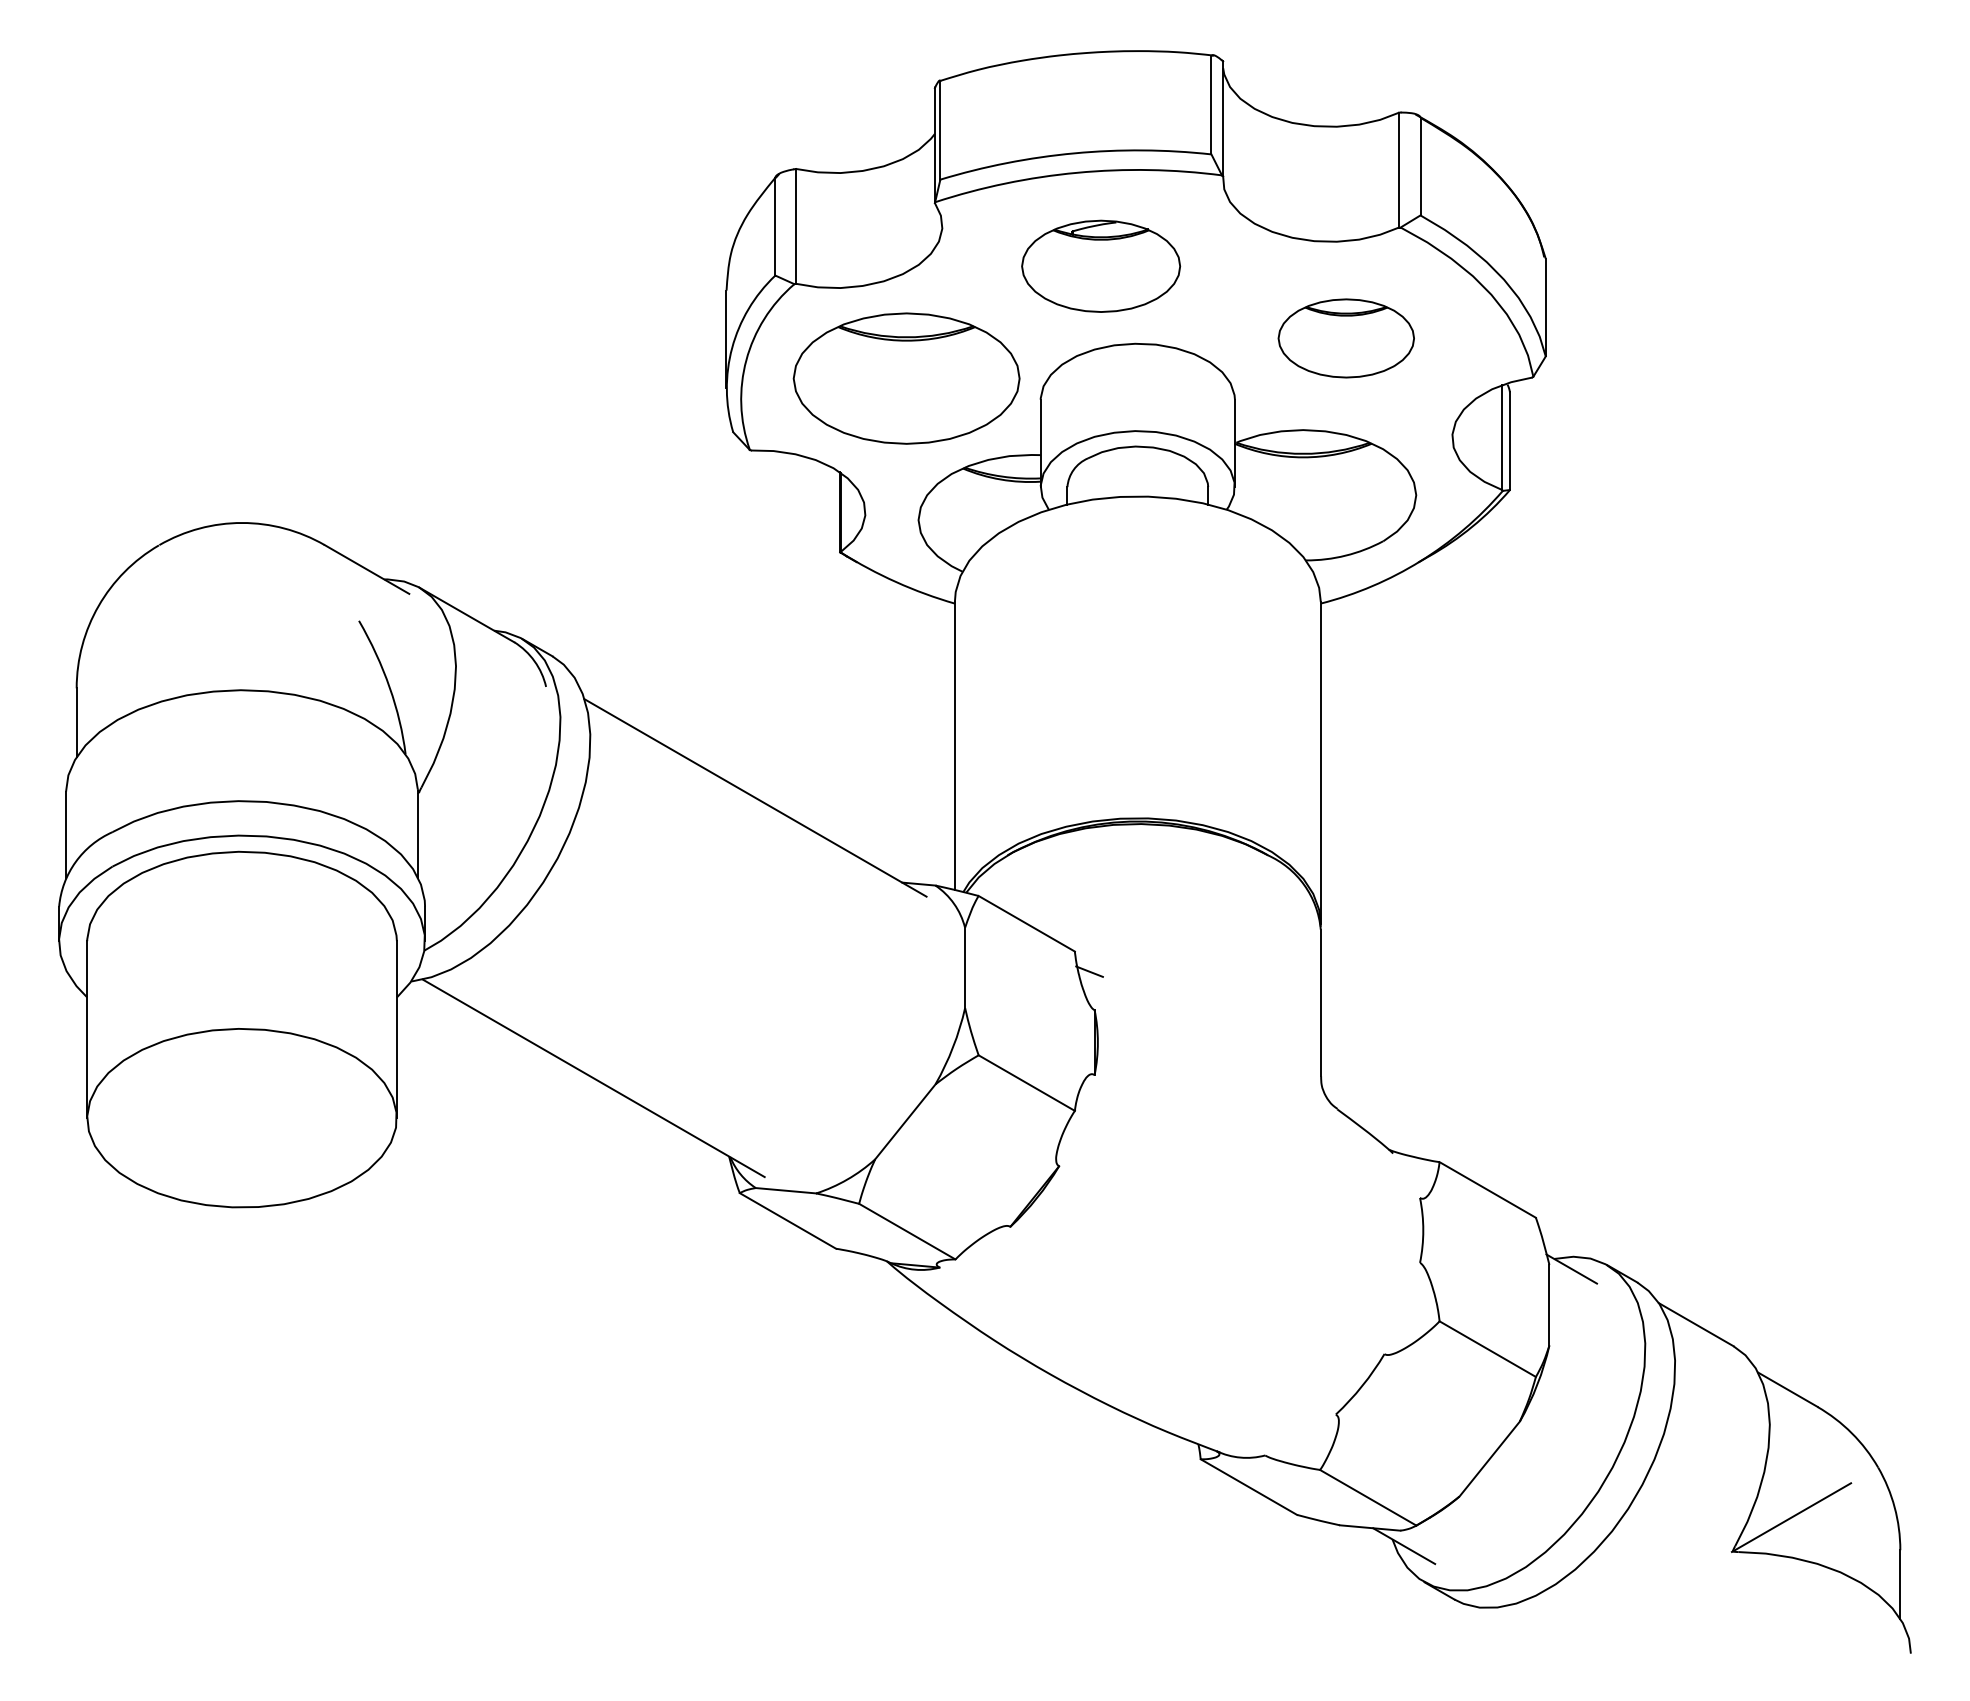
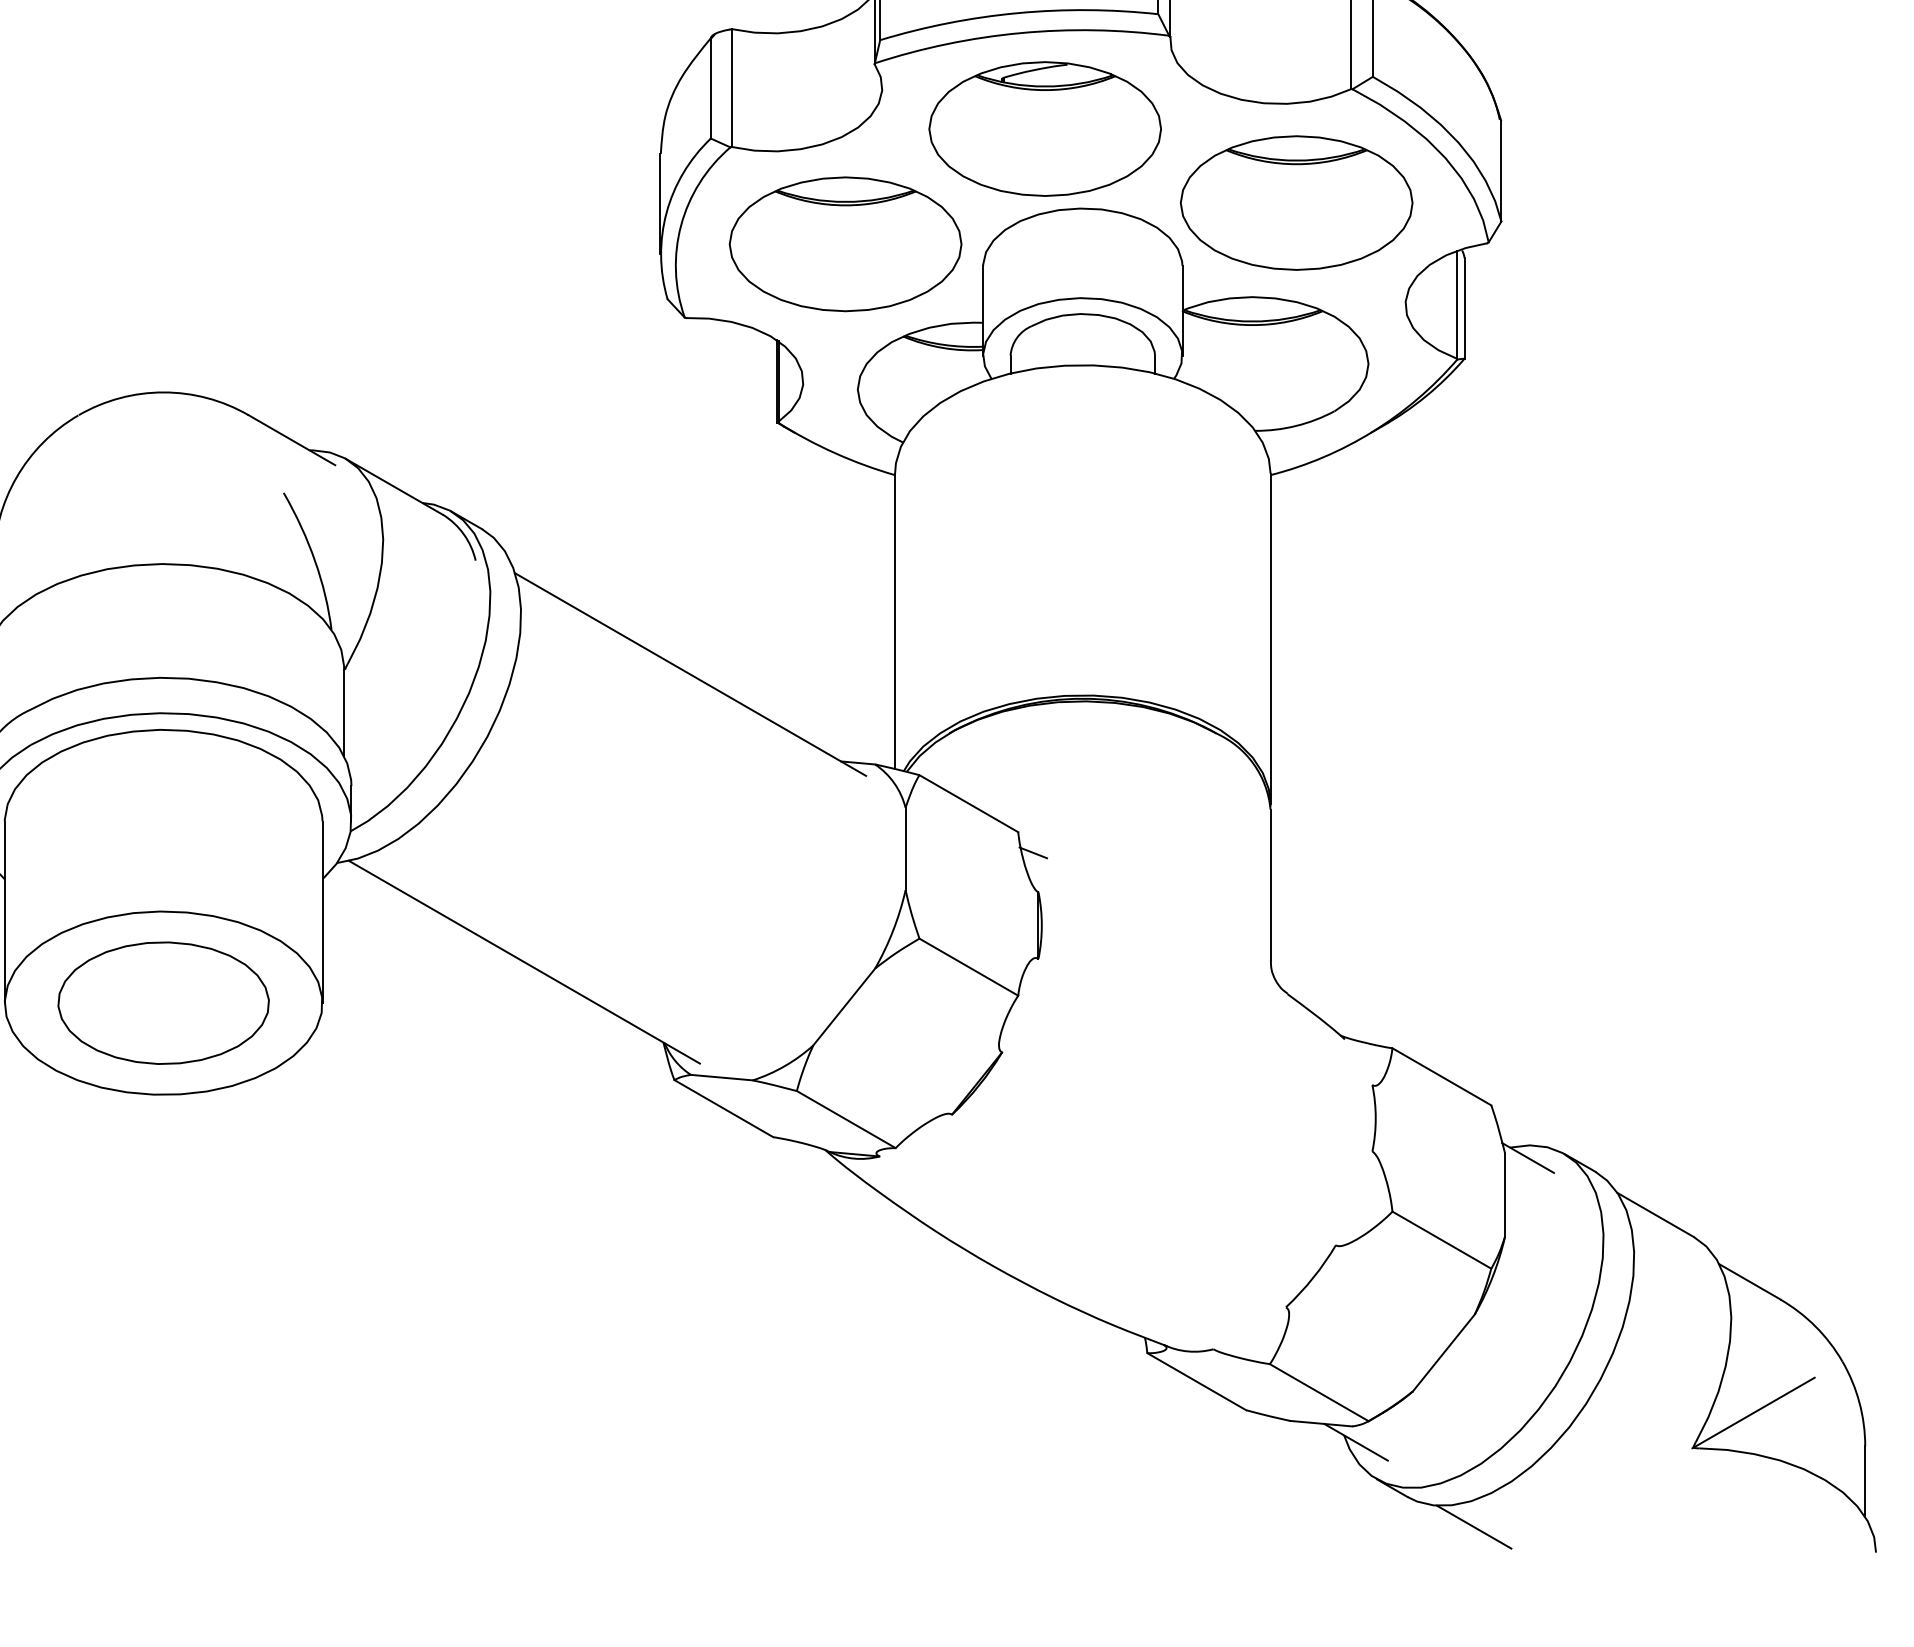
part: (1100, 266) -> (1044, 129), size x1.43
part: (1346, 338) -> (1296, 203), size x1.67
part: (241, 1118) -> (163, 1003), added
line: (1518, 1628) -> (1473, 1526), added

